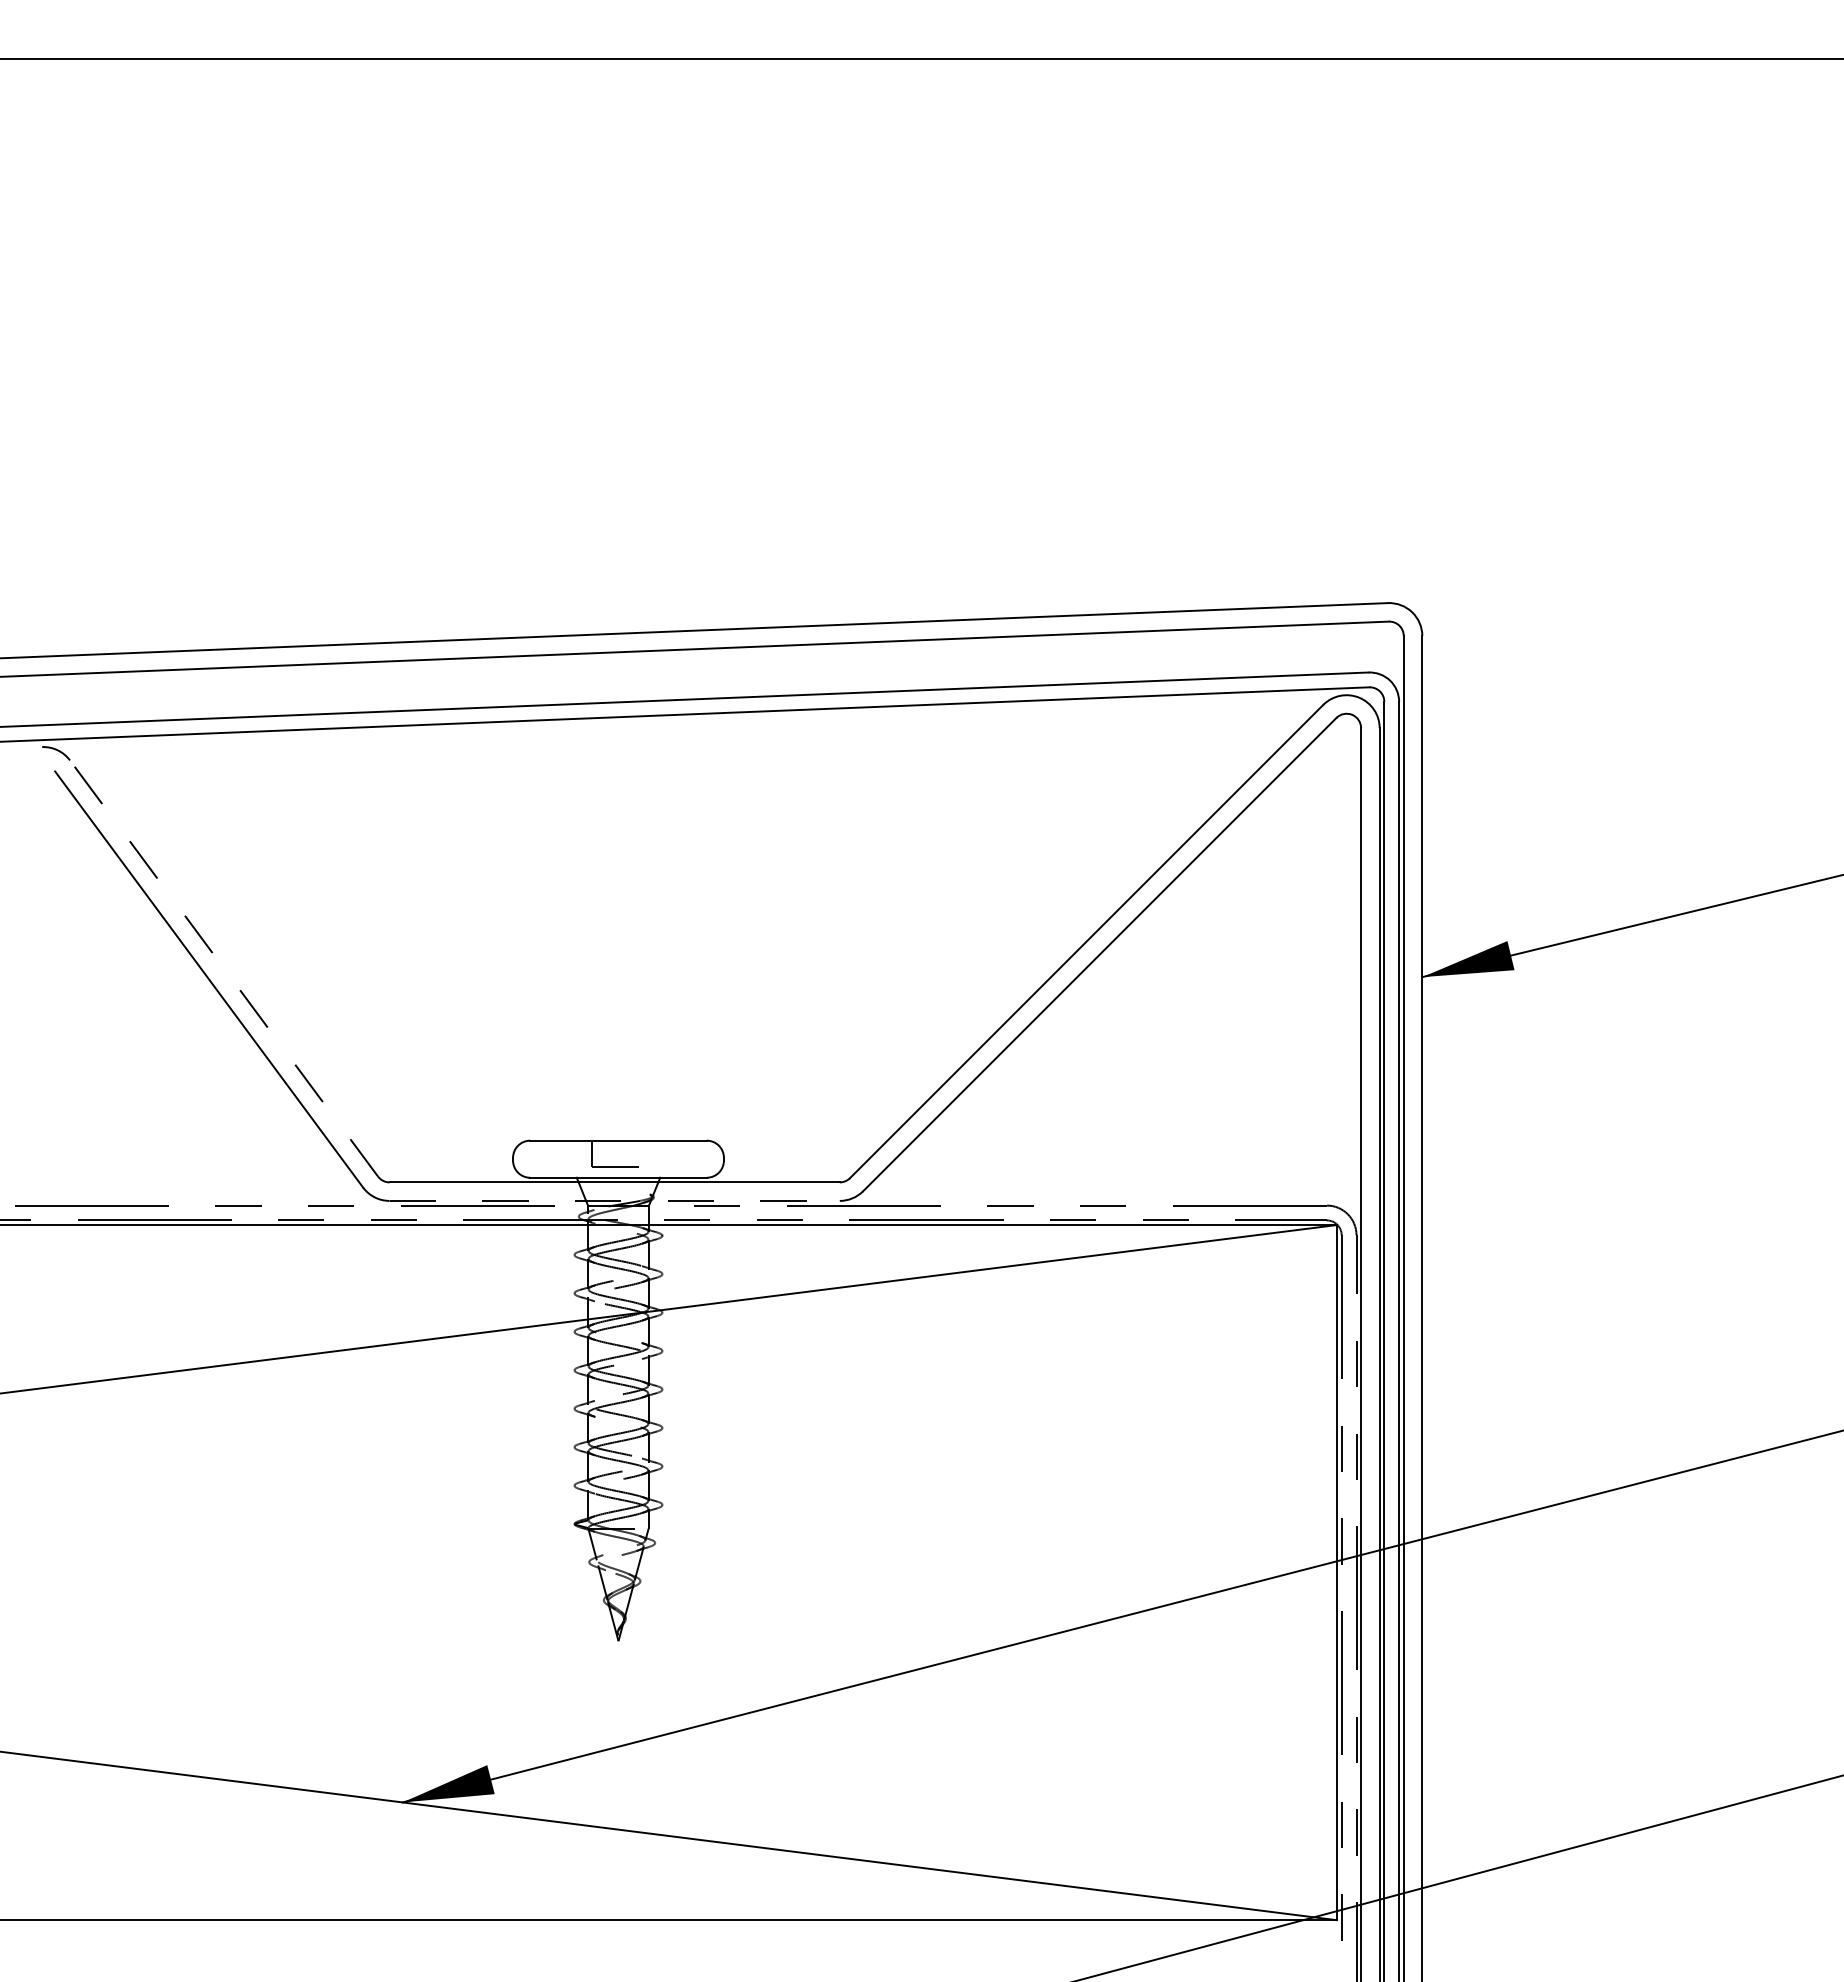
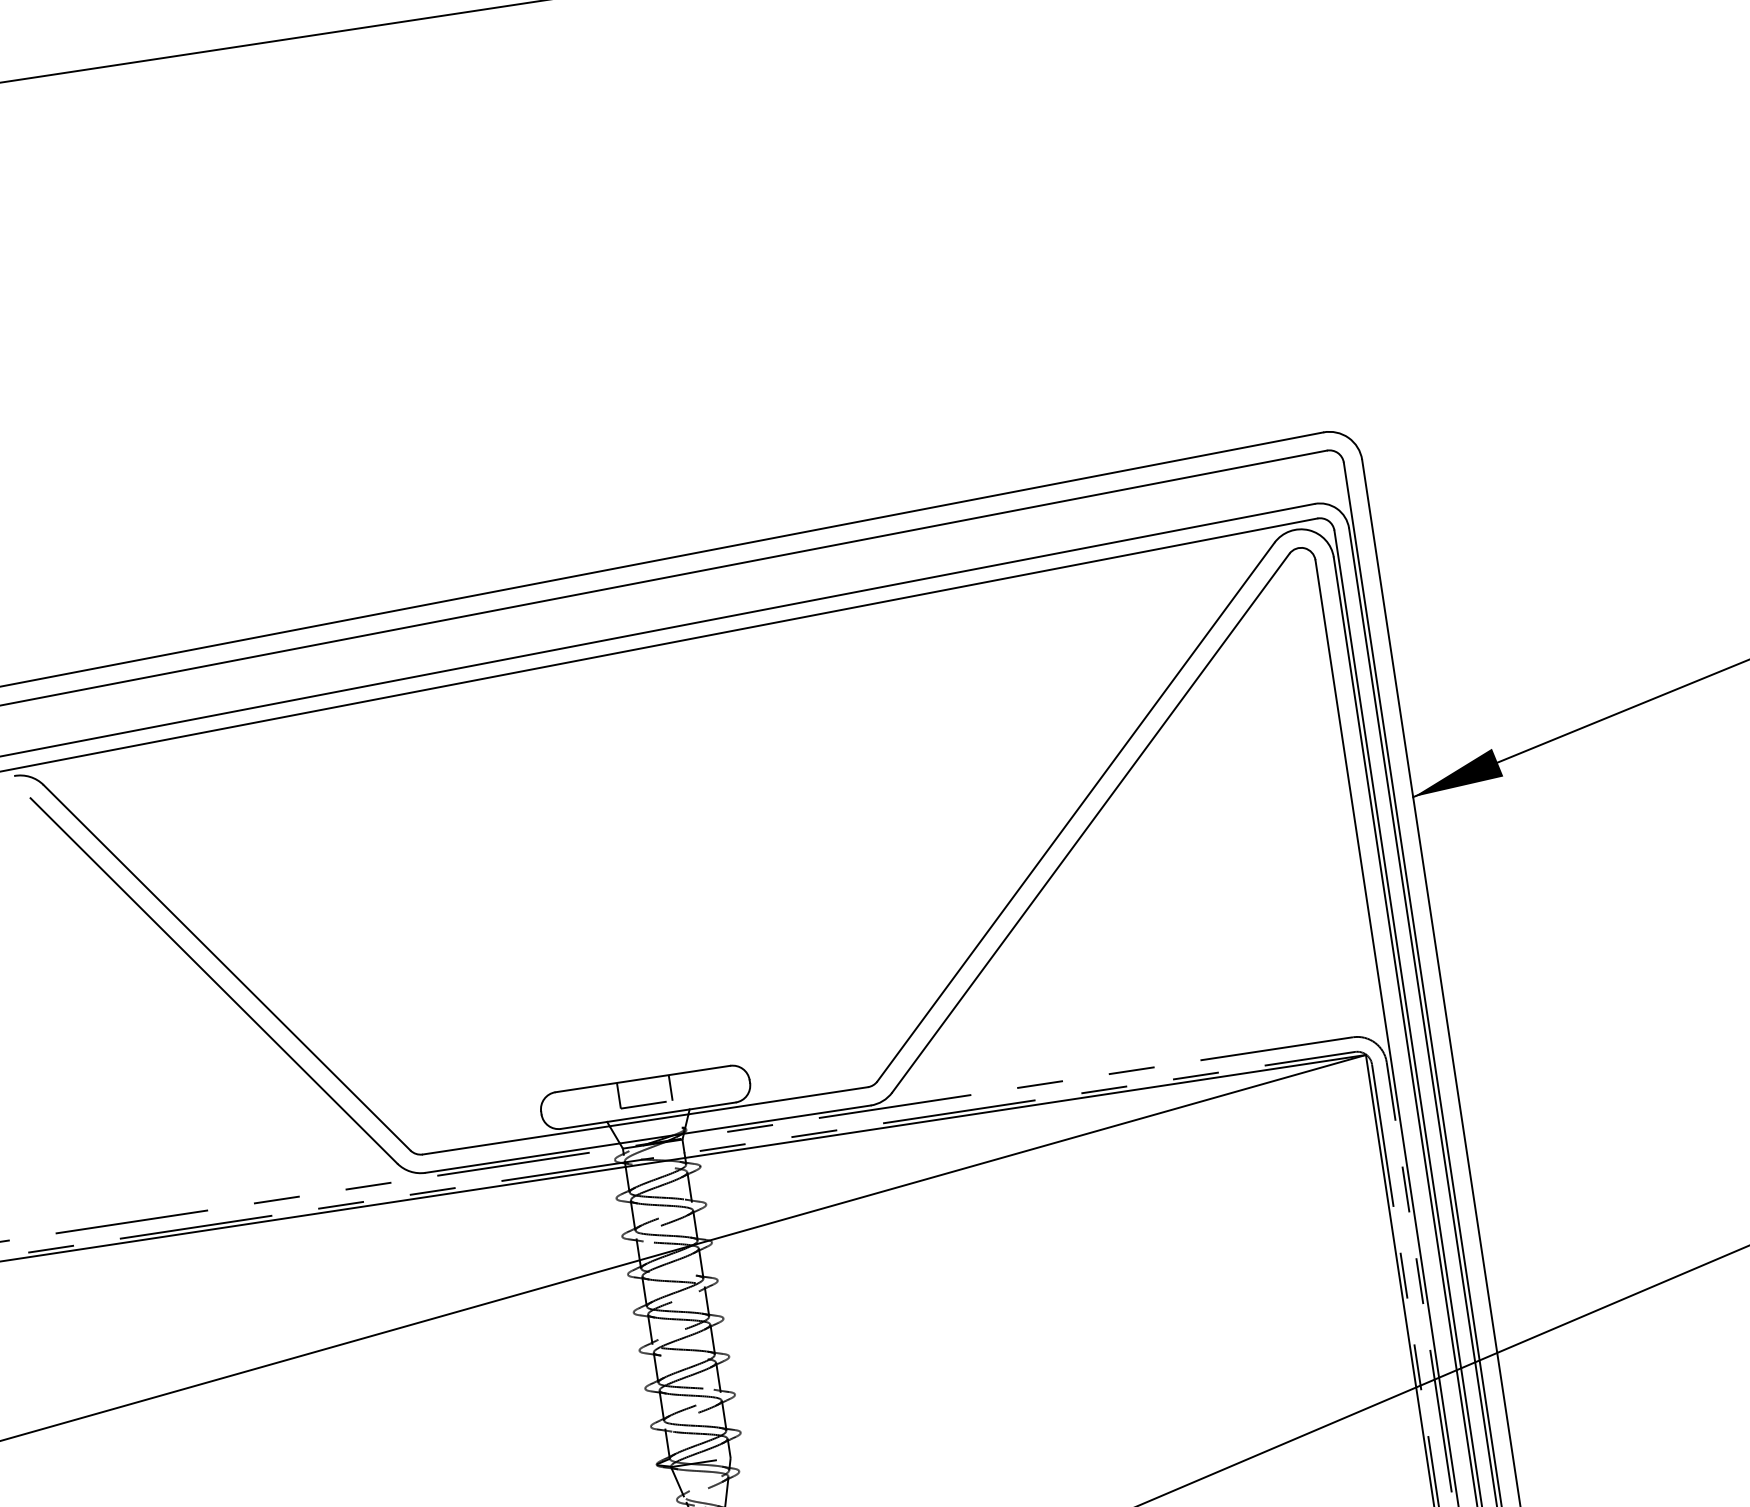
line: (224, 968) -> (227, 967), dashed -> solid
line: (644, 1153) -> (670, 1087), added
line: (615, 1200) -> (648, 1138), dashed -> solid

